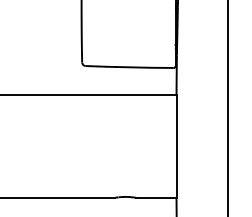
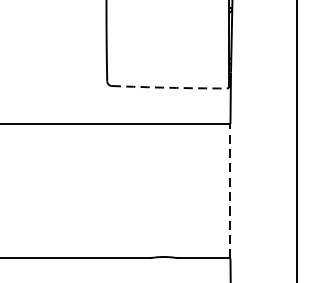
arc: (129, 67) -> (169, 87), solid -> dashed
line: (176, 146) -> (230, 191), solid -> dashed

